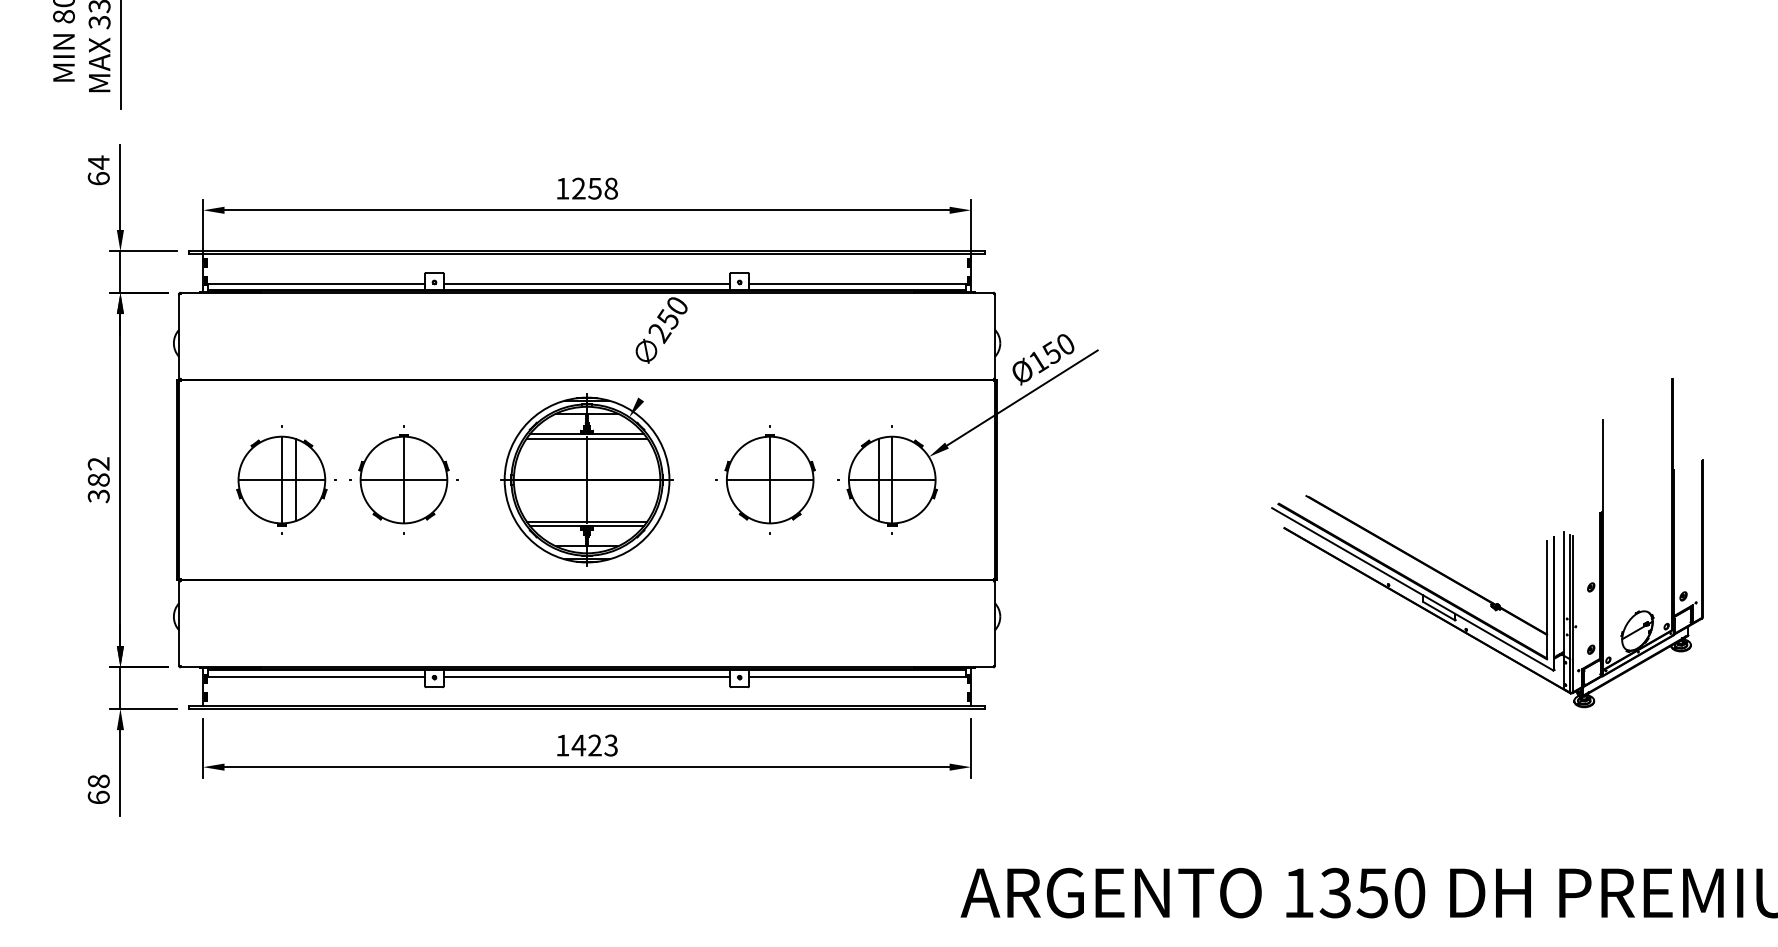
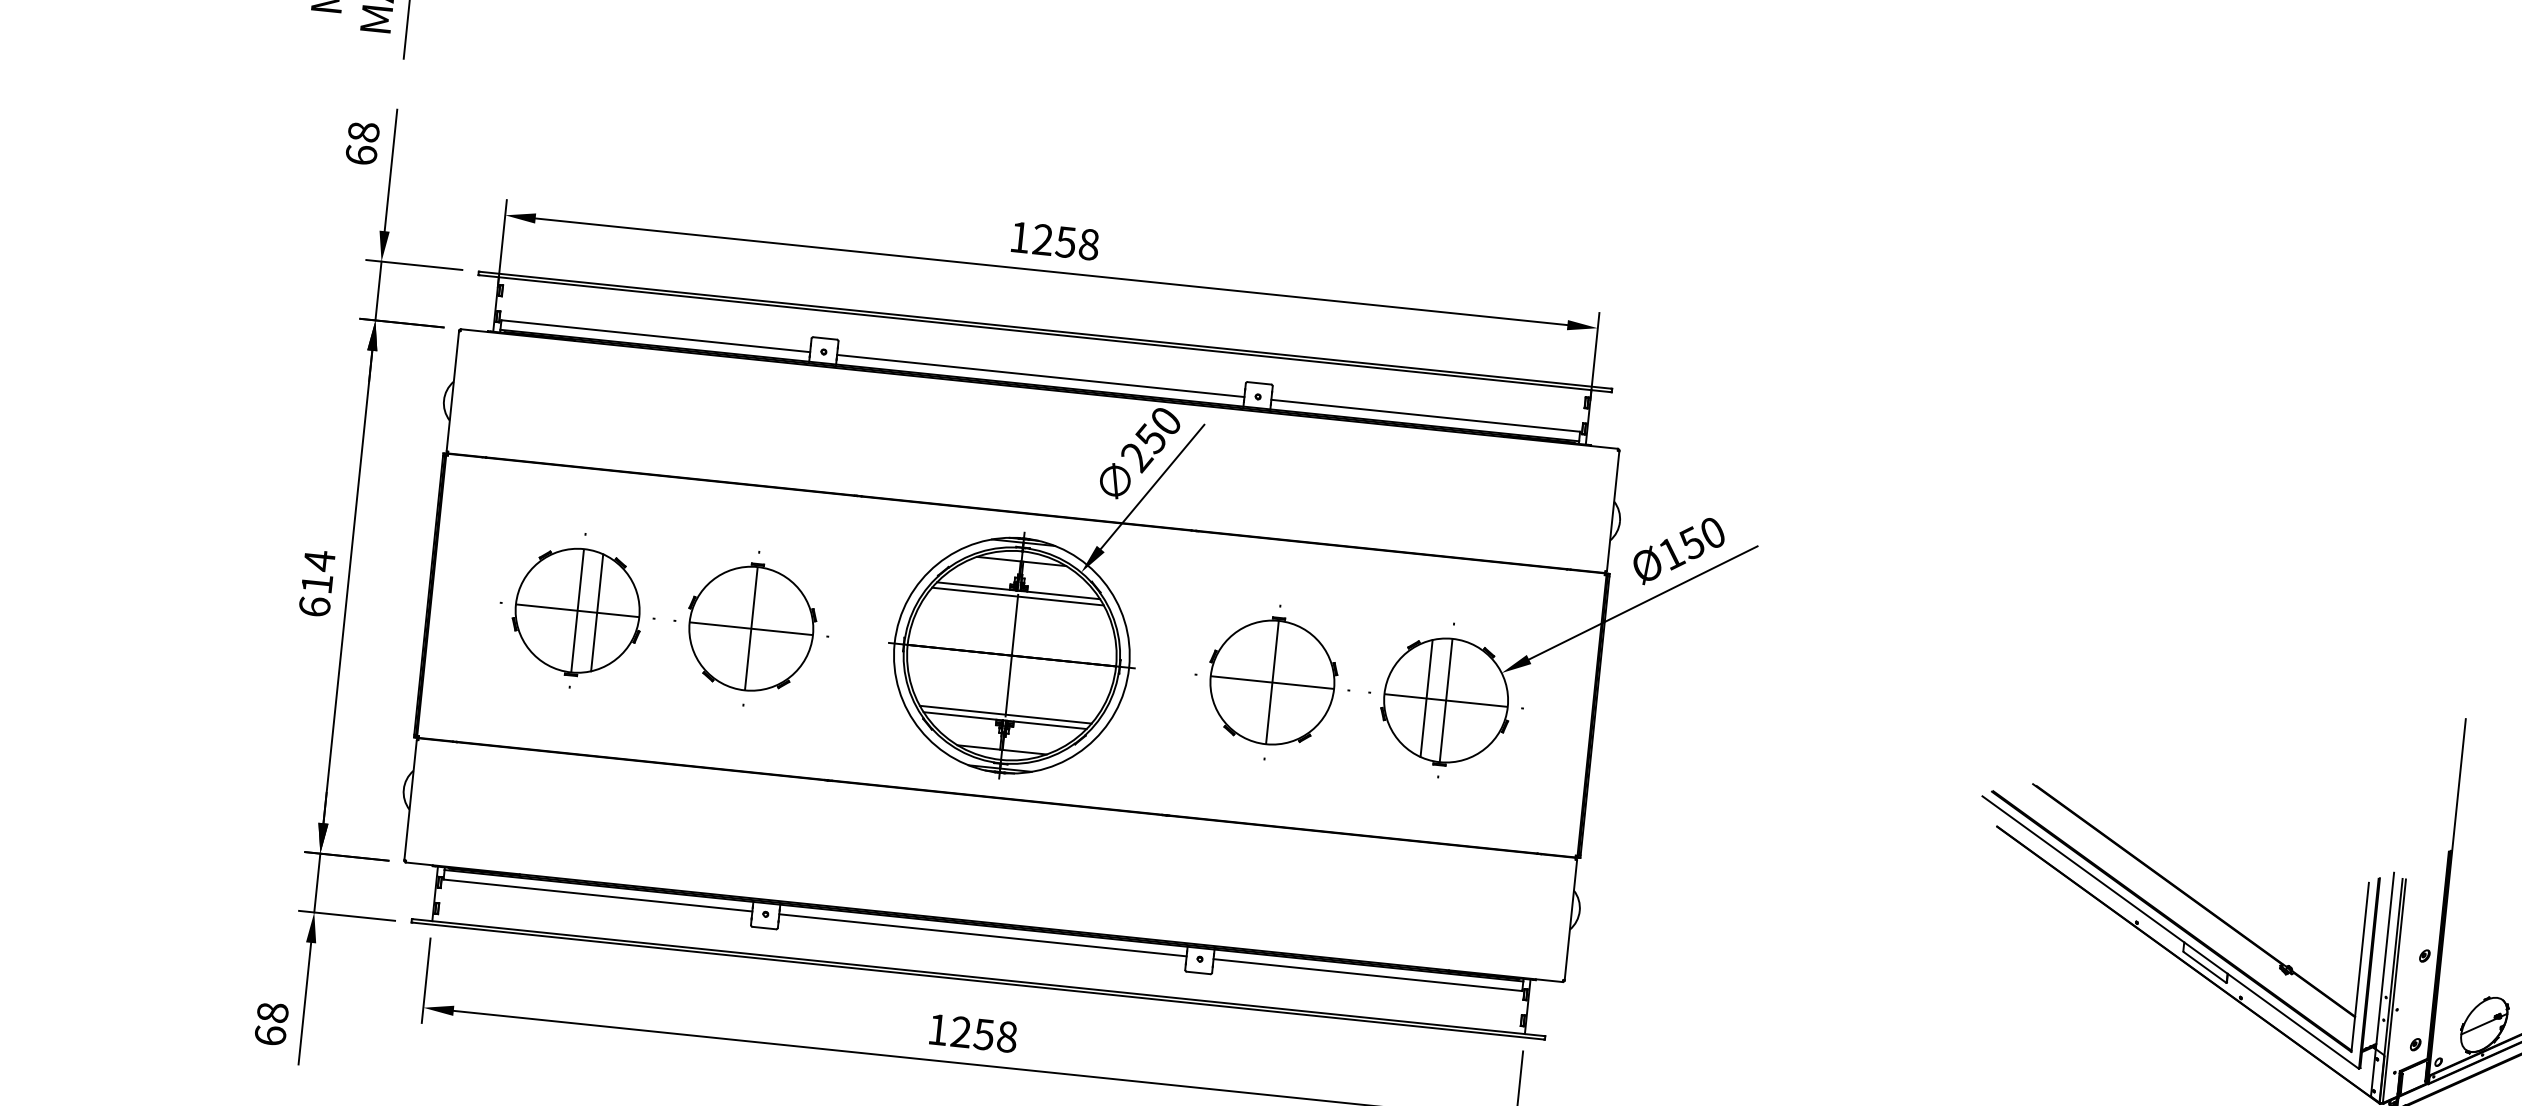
text: (98, 162) -> (363, 131), 64 -> 68
line: (672, 352) -> (1152, 486), added
text: (98, 479) -> (316, 583), 382 -> 614
text: (594, 745) -> (983, 1034), 1423 -> 1258

